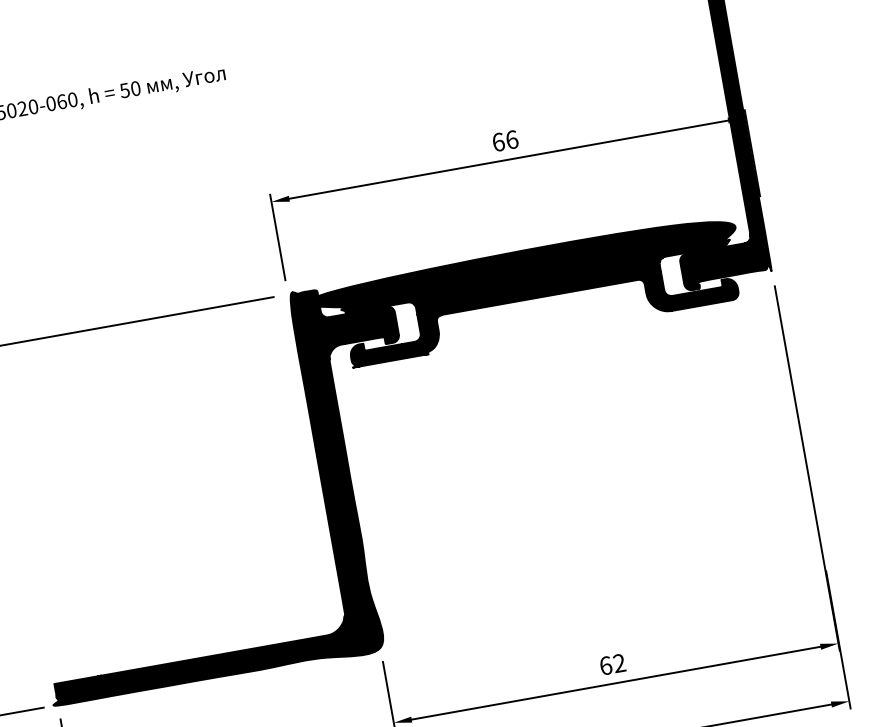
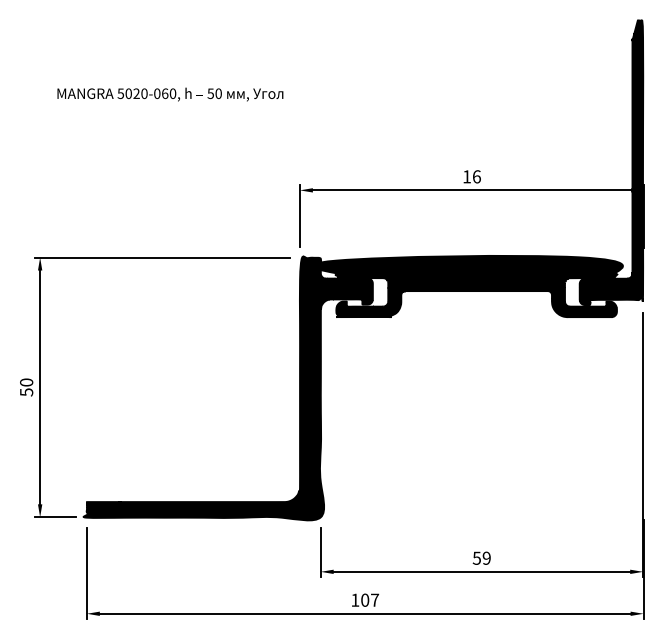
text: (499, 141) -> (467, 176), 66 -> 16
text: (612, 663) -> (481, 557), 62 -> 59

